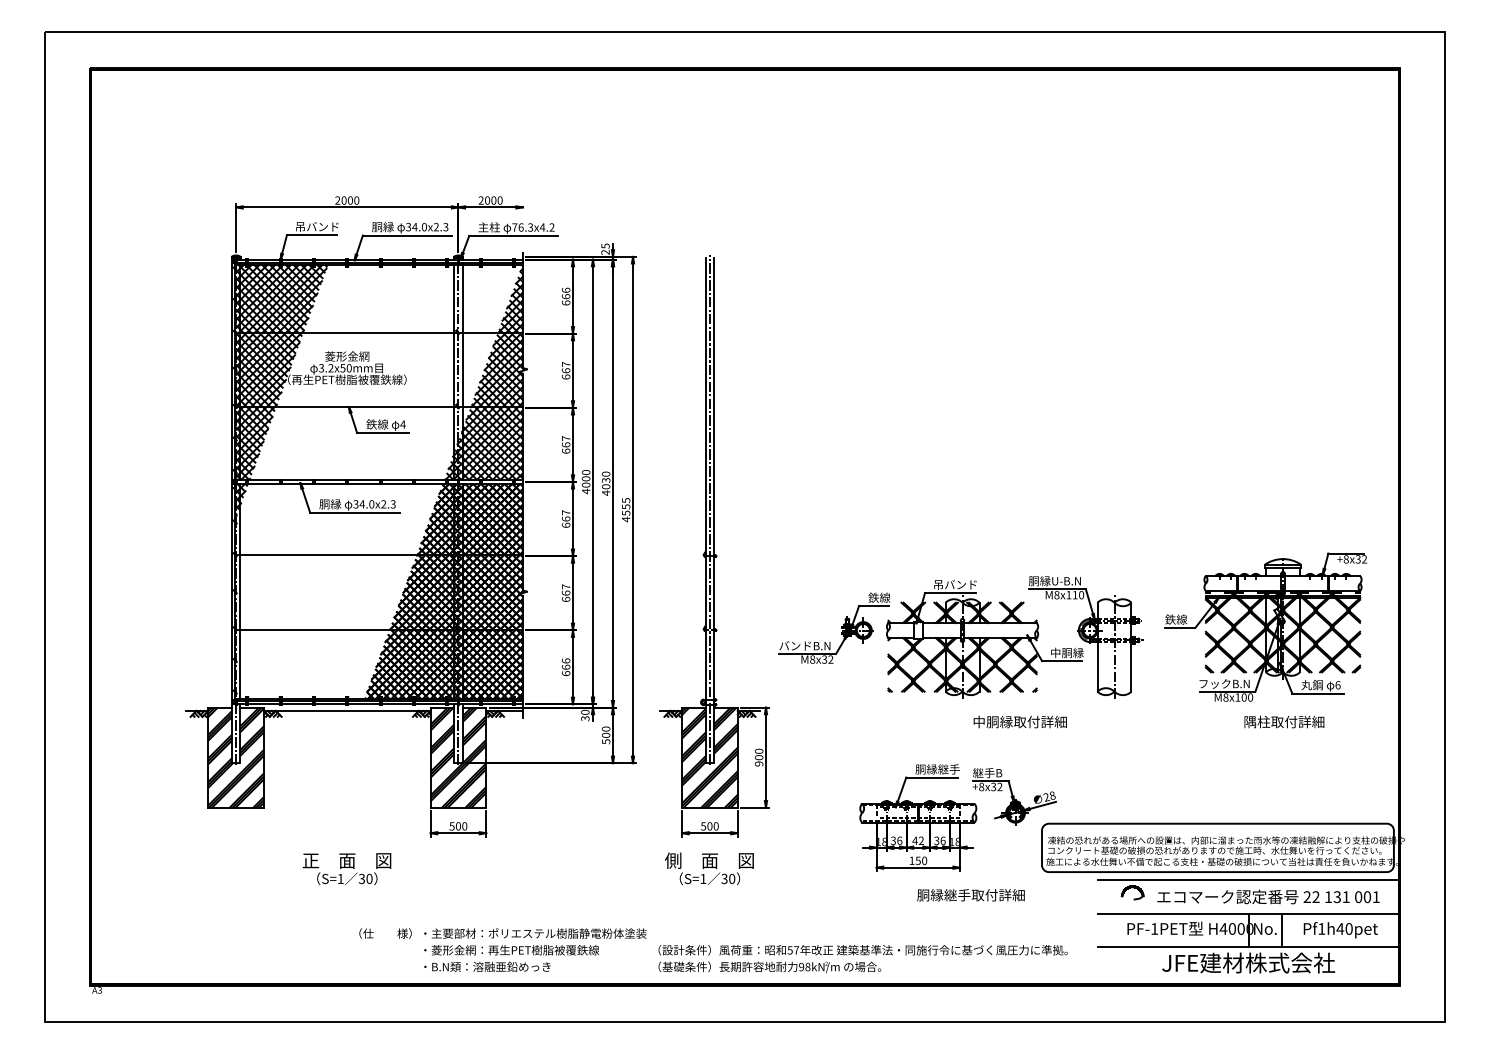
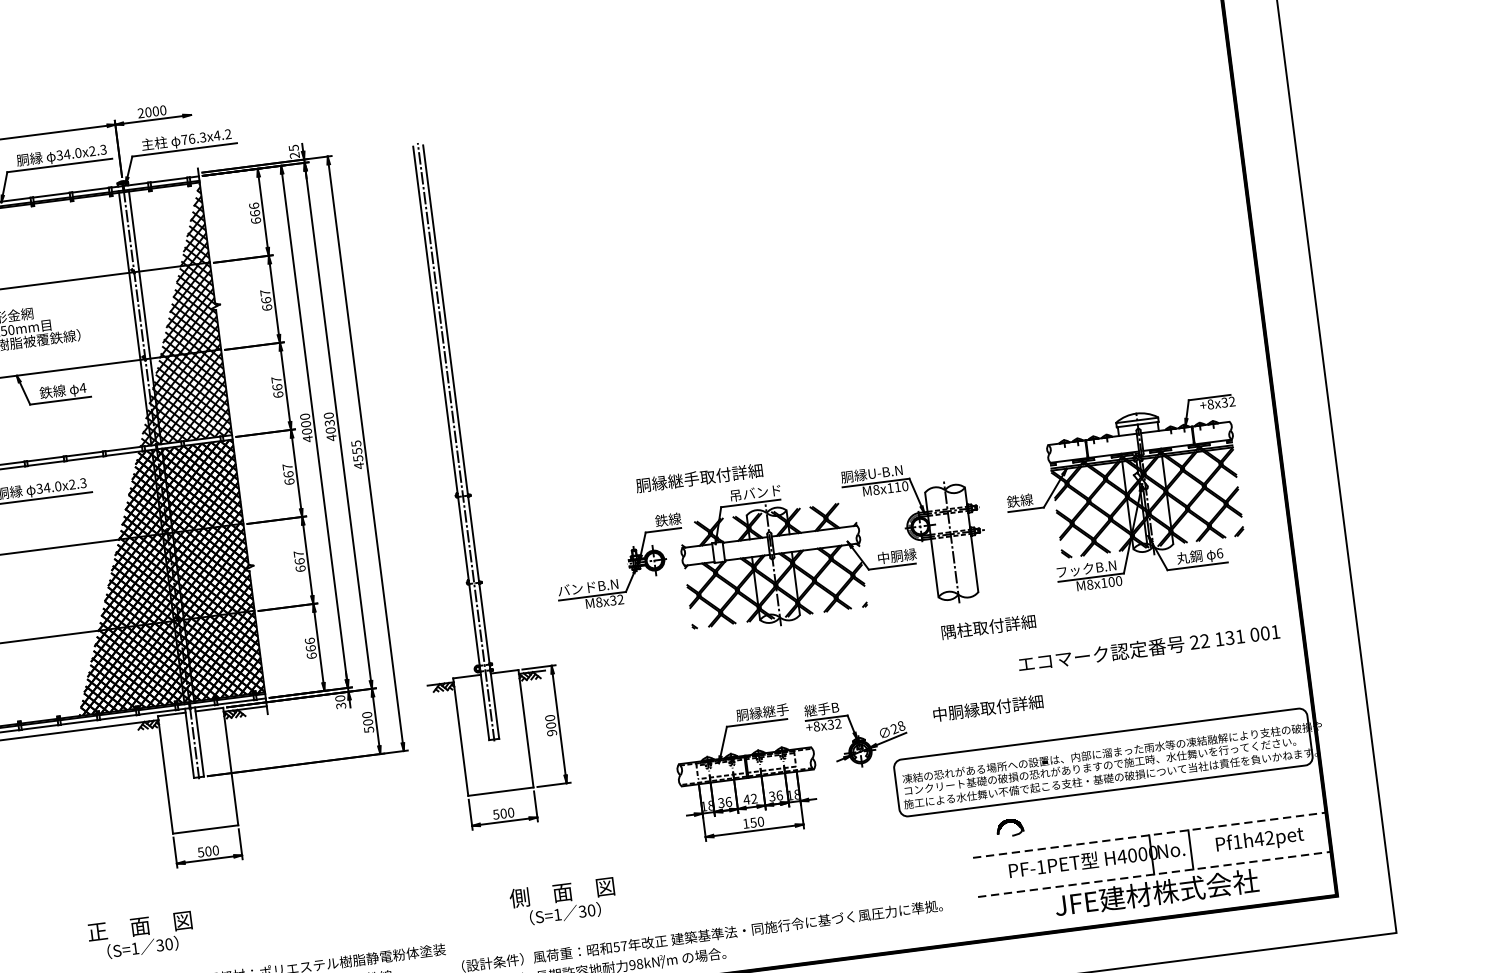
text: (1019, 721) -> (987, 707), moved
text: (1284, 721) -> (988, 626), moved
hatch: (458, 757) -> (198, 770), removed
hatch: (709, 757) -> (492, 732), removed
text: (346, 868) -> (140, 935), moved
text: (709, 868) -> (563, 901), moved
line: (1248, 880) -> (1144, 796), removed
text: (970, 895) -> (698, 478), moved
text: (1268, 896) -> (1148, 647), moved
line: (1249, 913) -> (1150, 834), solid -> dashed
text: (1348, 928) -> (1268, 837), Pf1h40pet -> Pf1h42pet
line: (1249, 947) -> (1155, 874), solid -> dashed

